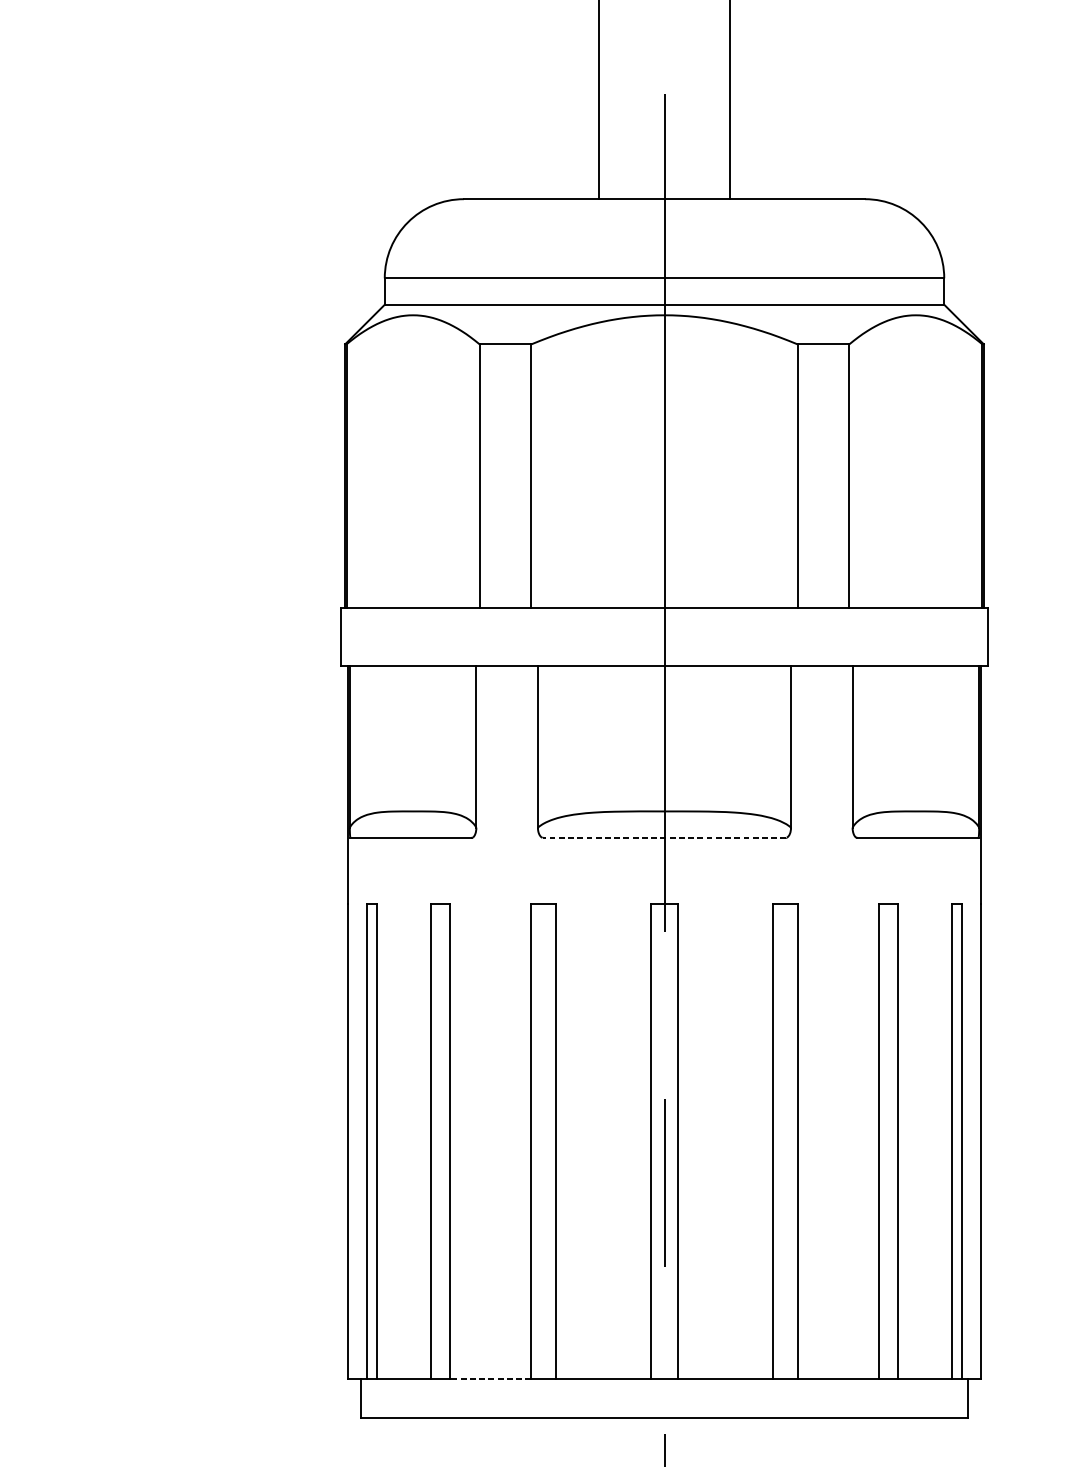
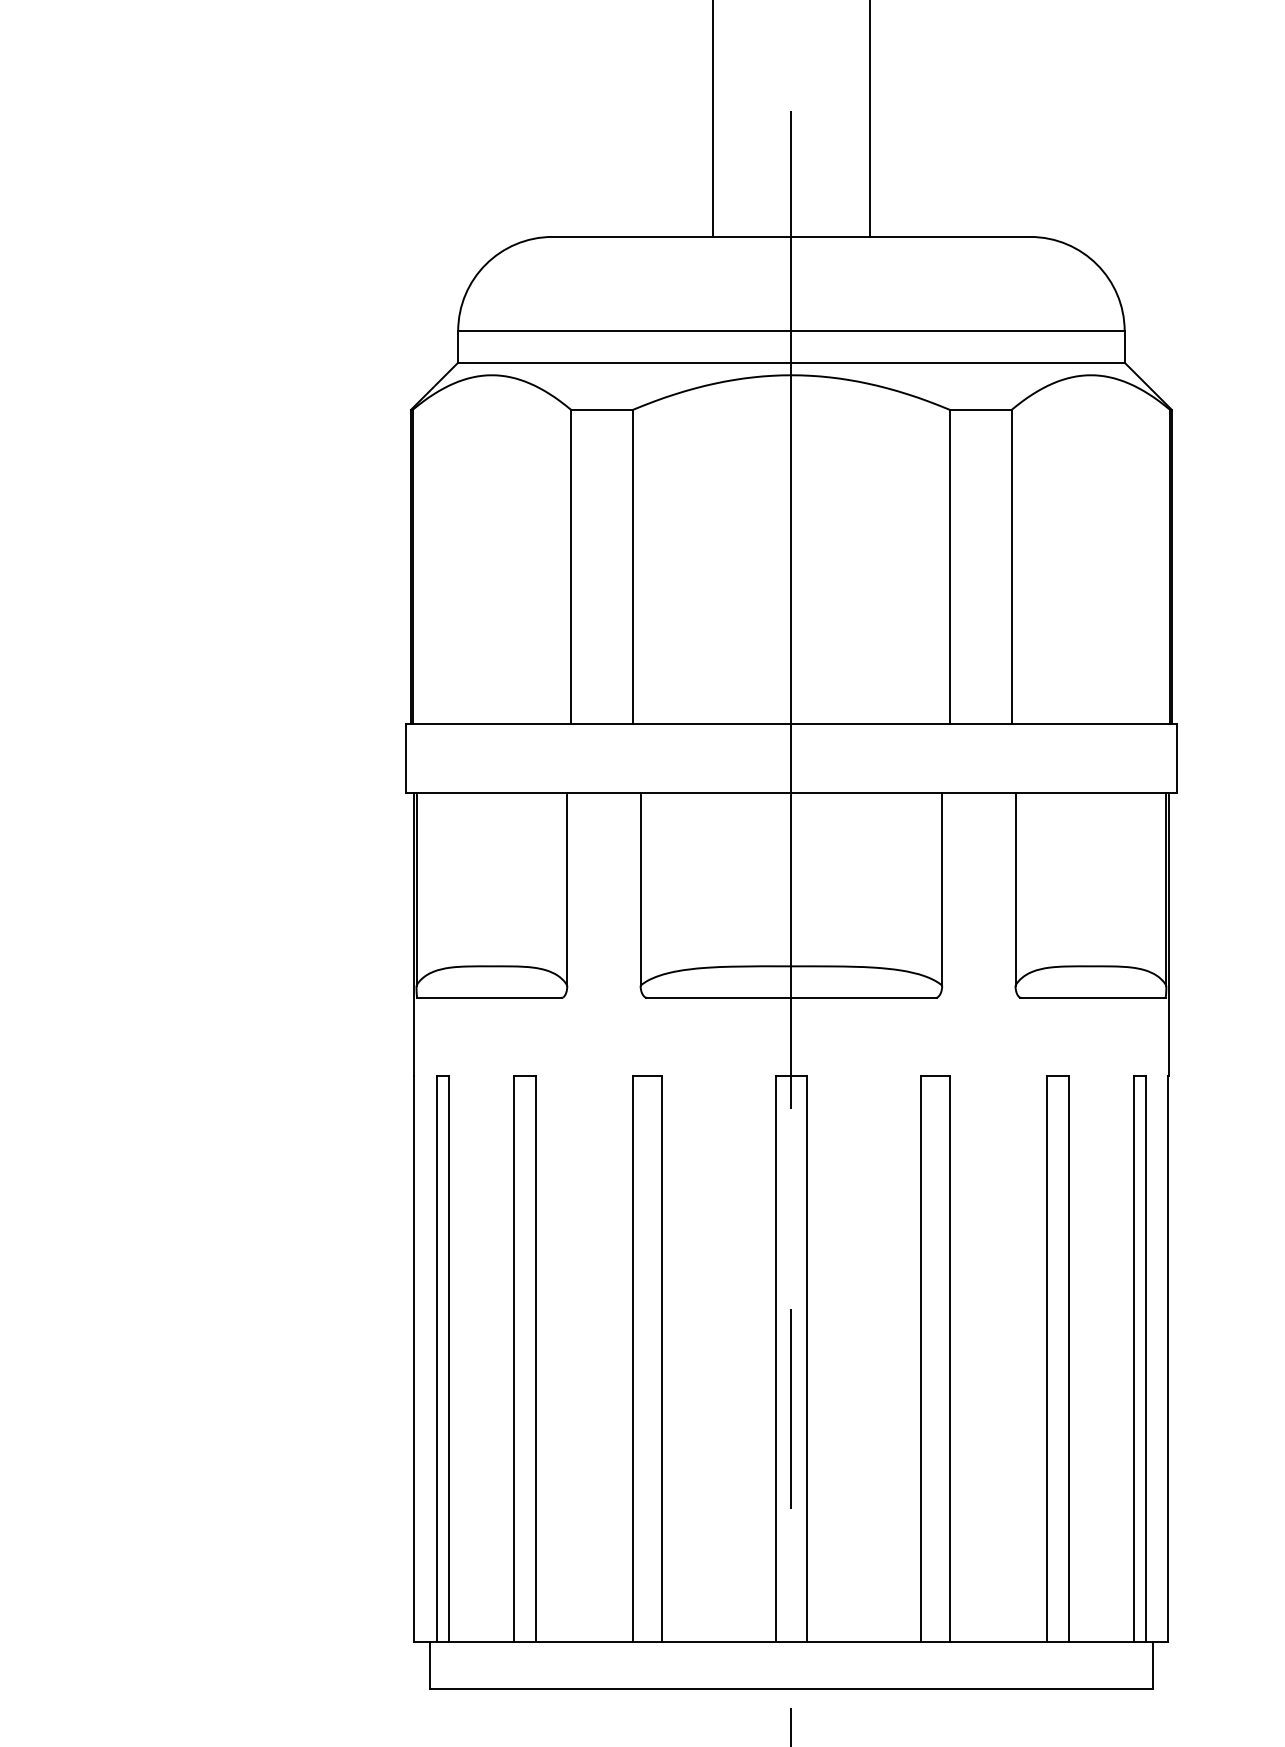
line: (663, 837) -> (790, 997), dashed -> solid
line: (489, 1378) -> (583, 1642), dashed -> solid

